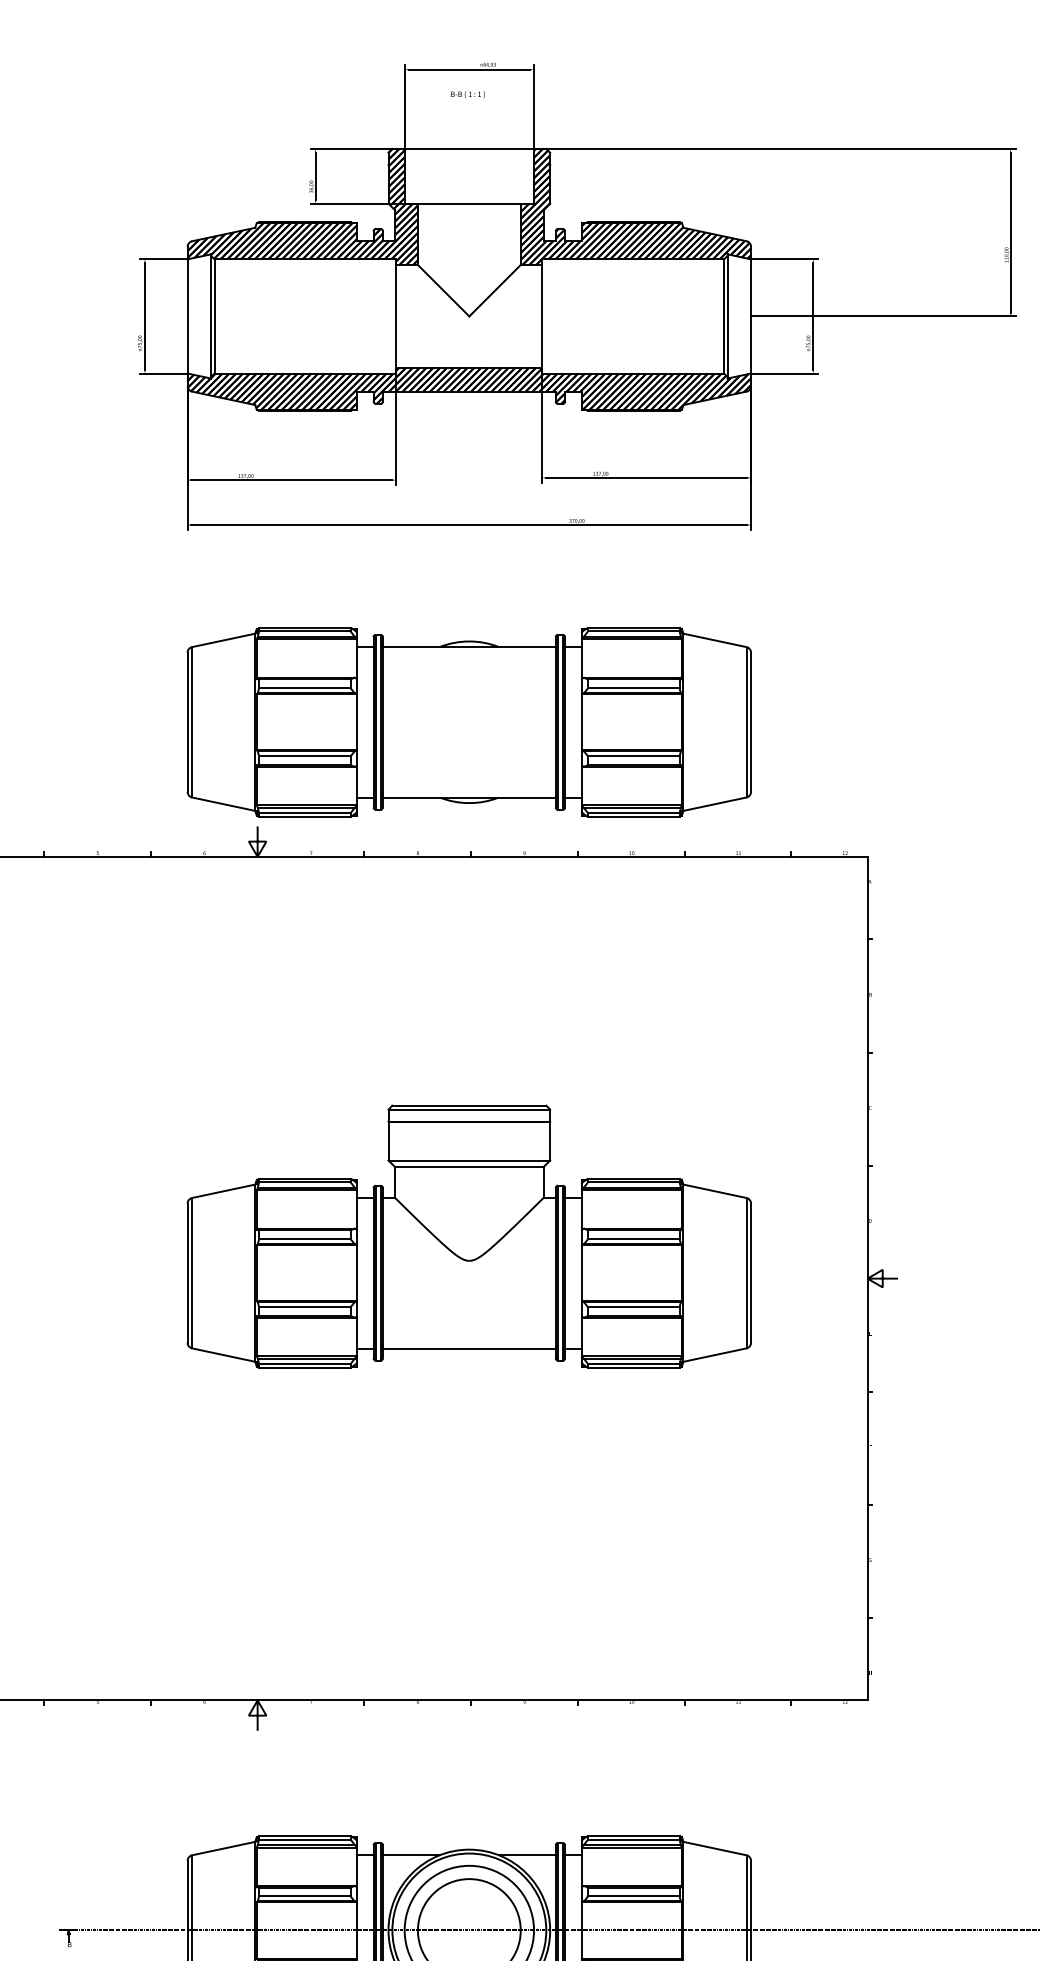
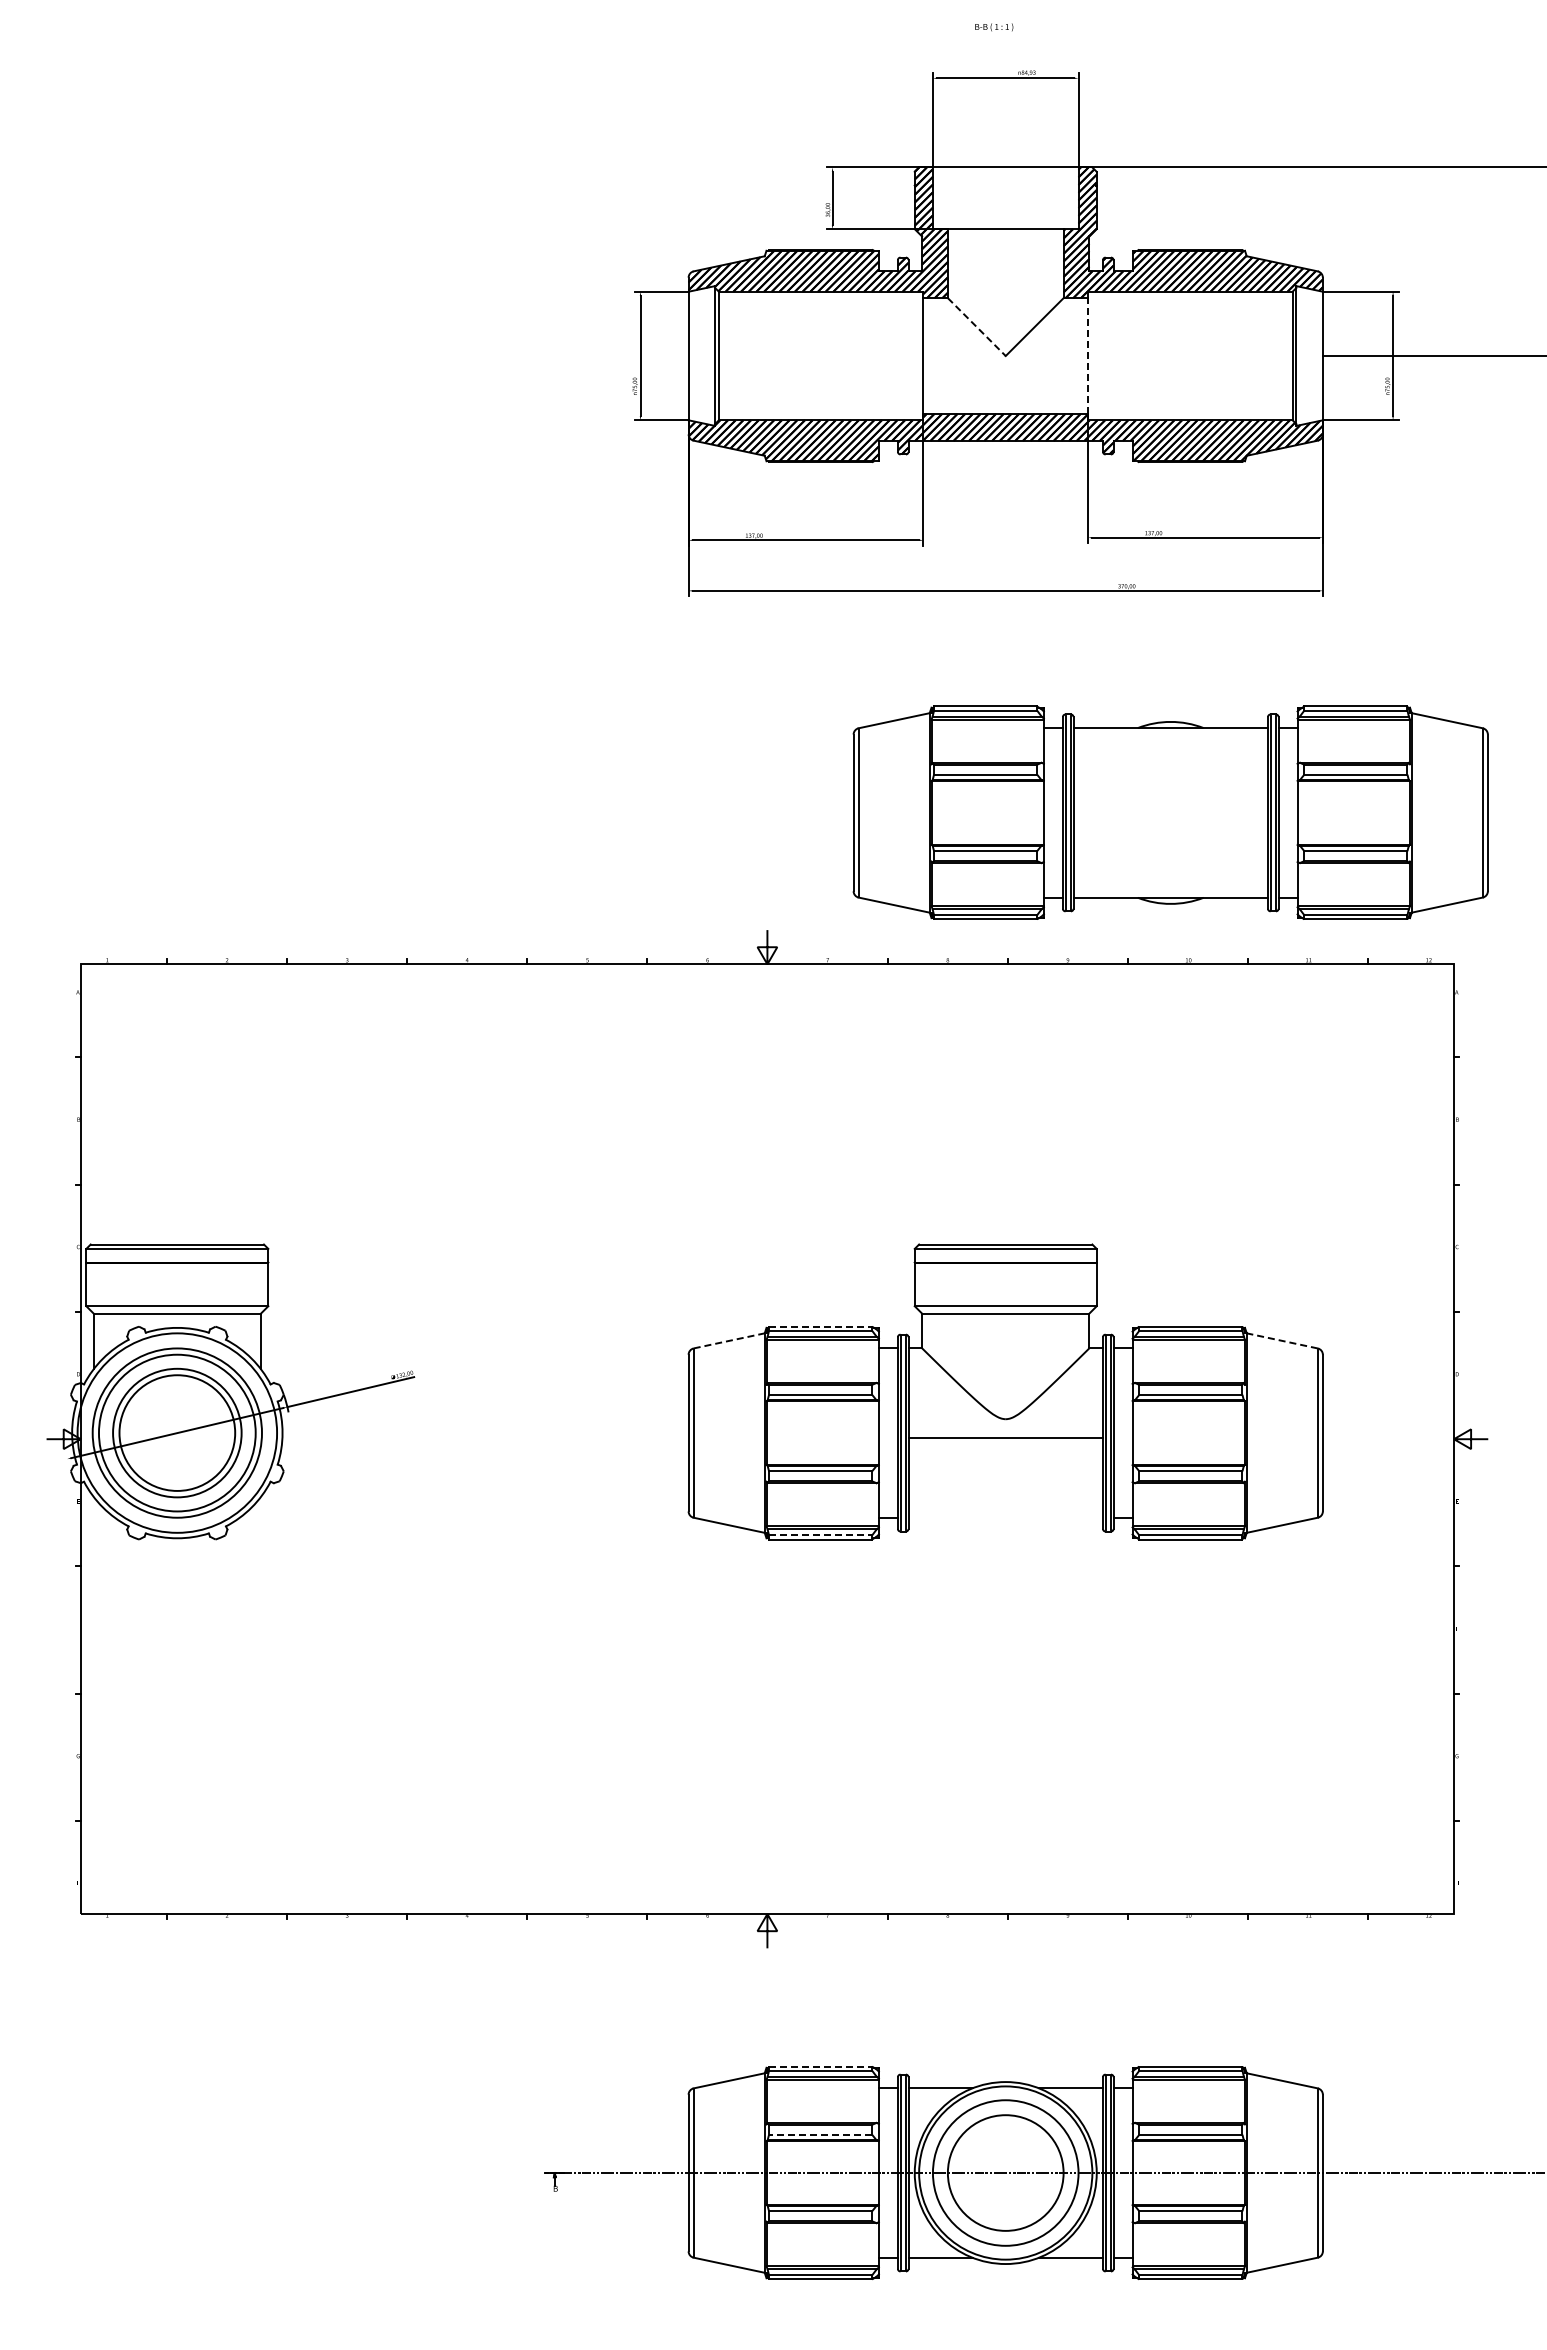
text: (468, 94) -> (994, 27), moved
line: (443, 291) -> (976, 327), solid -> dashed
line: (542, 316) -> (1088, 356), solid -> dashed
part: (469, 721) -> (1170, 812), moved
line: (304, 1178) -> (820, 1326), solid -> dashed
line: (223, 1190) -> (729, 1340), solid -> dashed
line: (714, 1190) -> (1281, 1340), solid -> dashed
line: (469, 1348) -> (1005, 1437), moved
line: (304, 1364) -> (820, 1535), solid -> dashed
line: (304, 1835) -> (820, 2066), solid -> dashed
line: (304, 1896) -> (820, 2134), solid -> dashed

